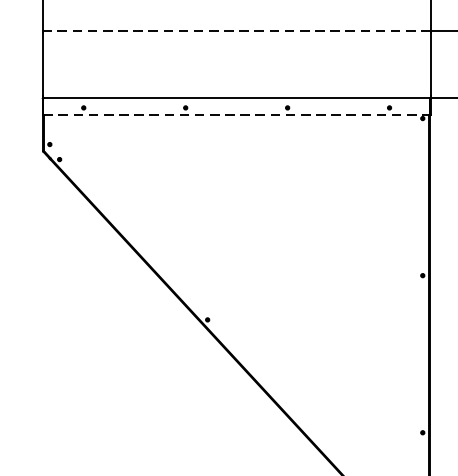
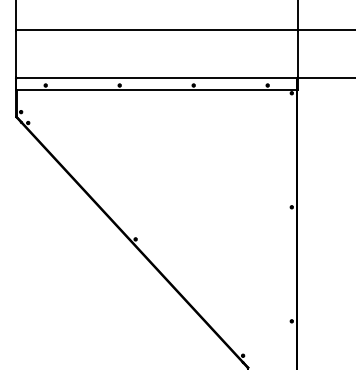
line: (236, 32) -> (156, 30), dashed -> solid
line: (237, 114) -> (157, 90), dashed -> solid

